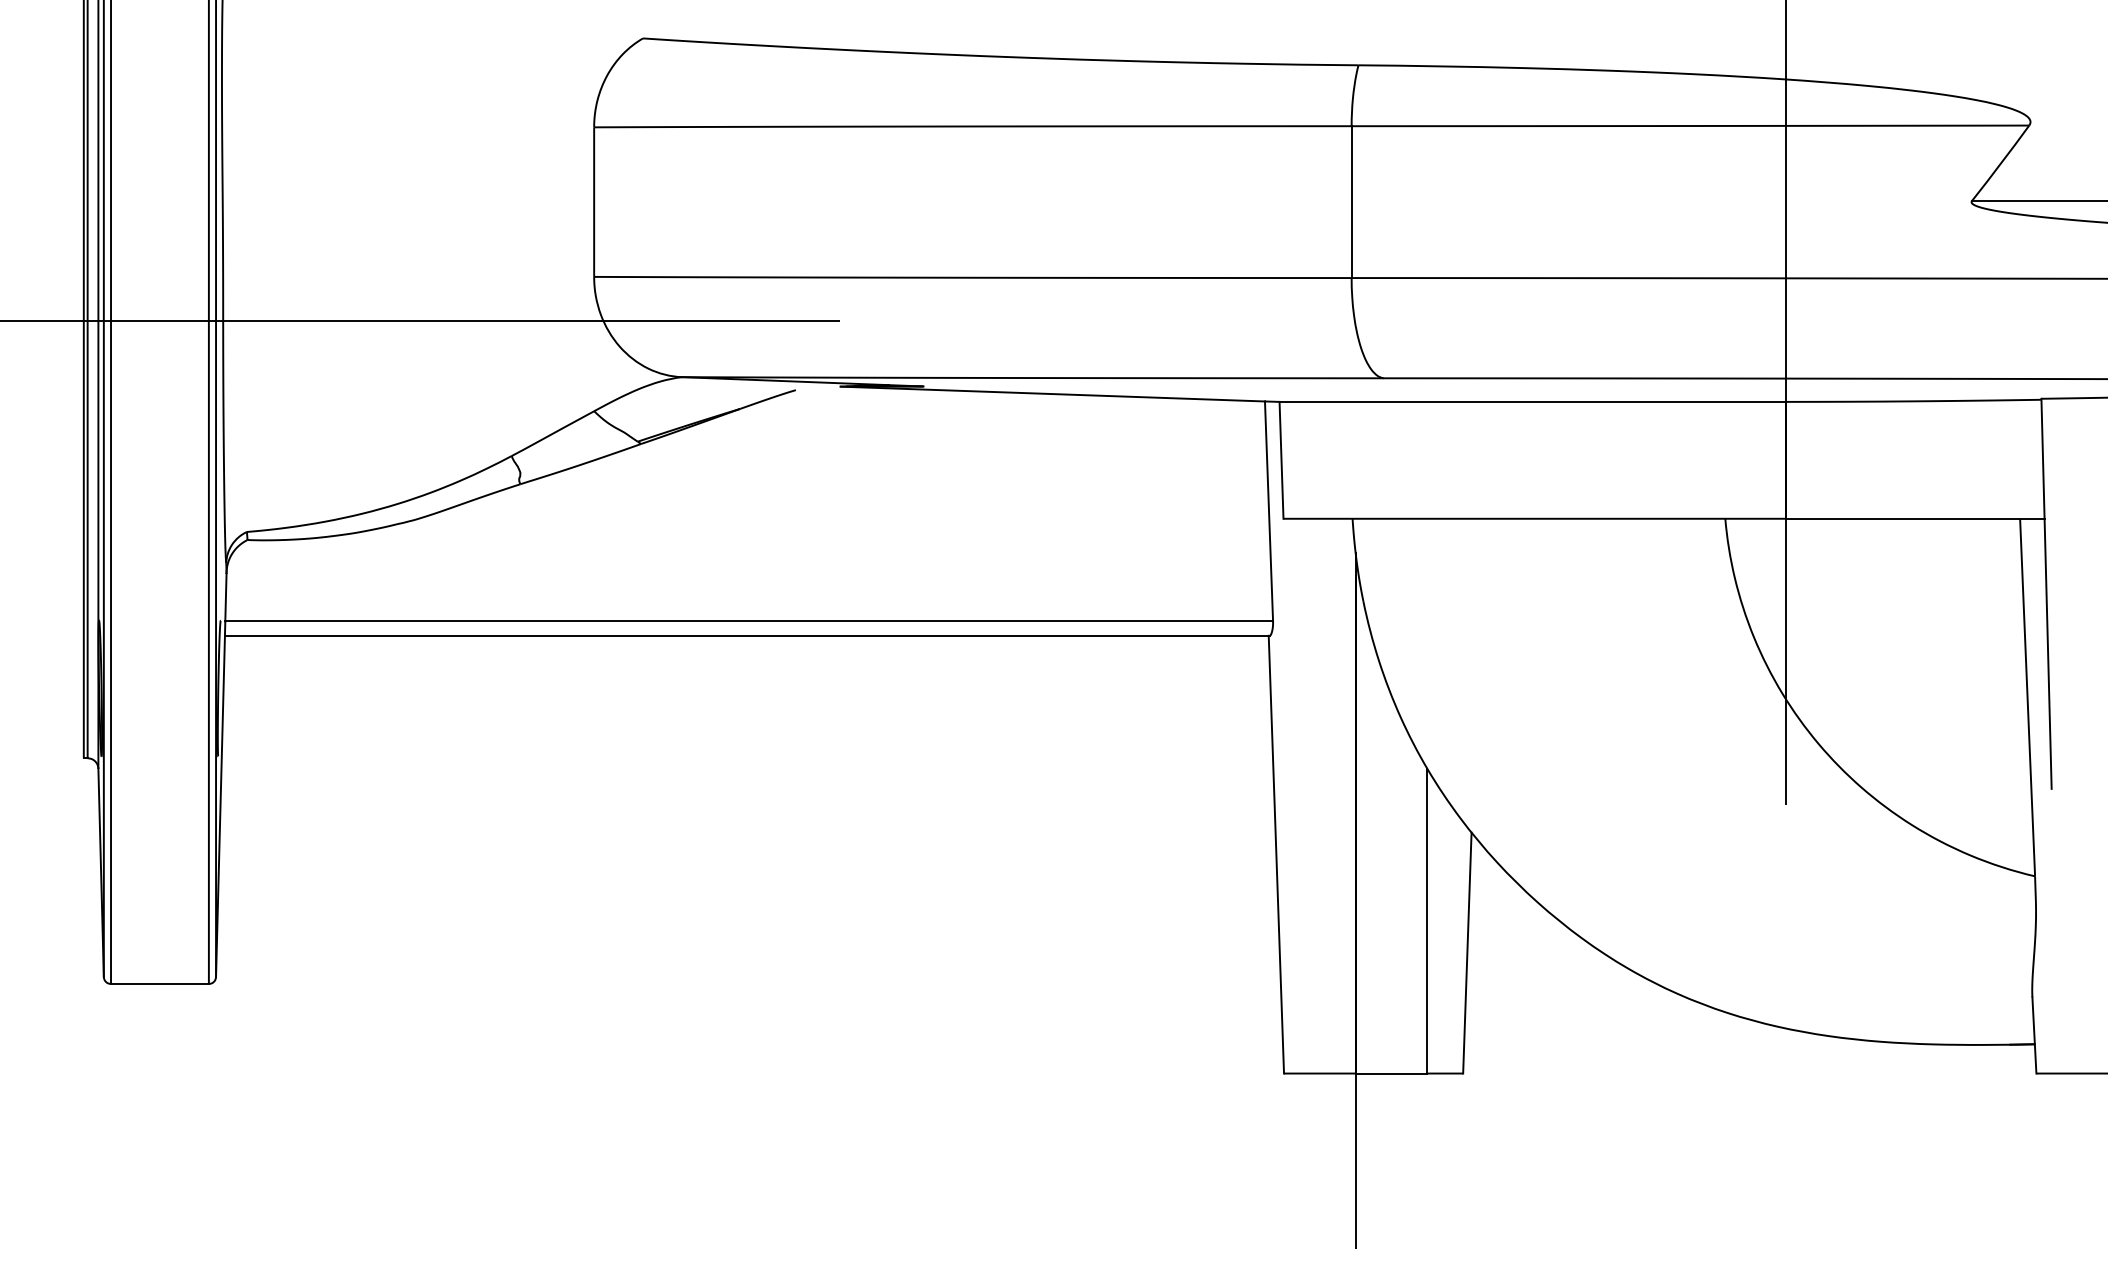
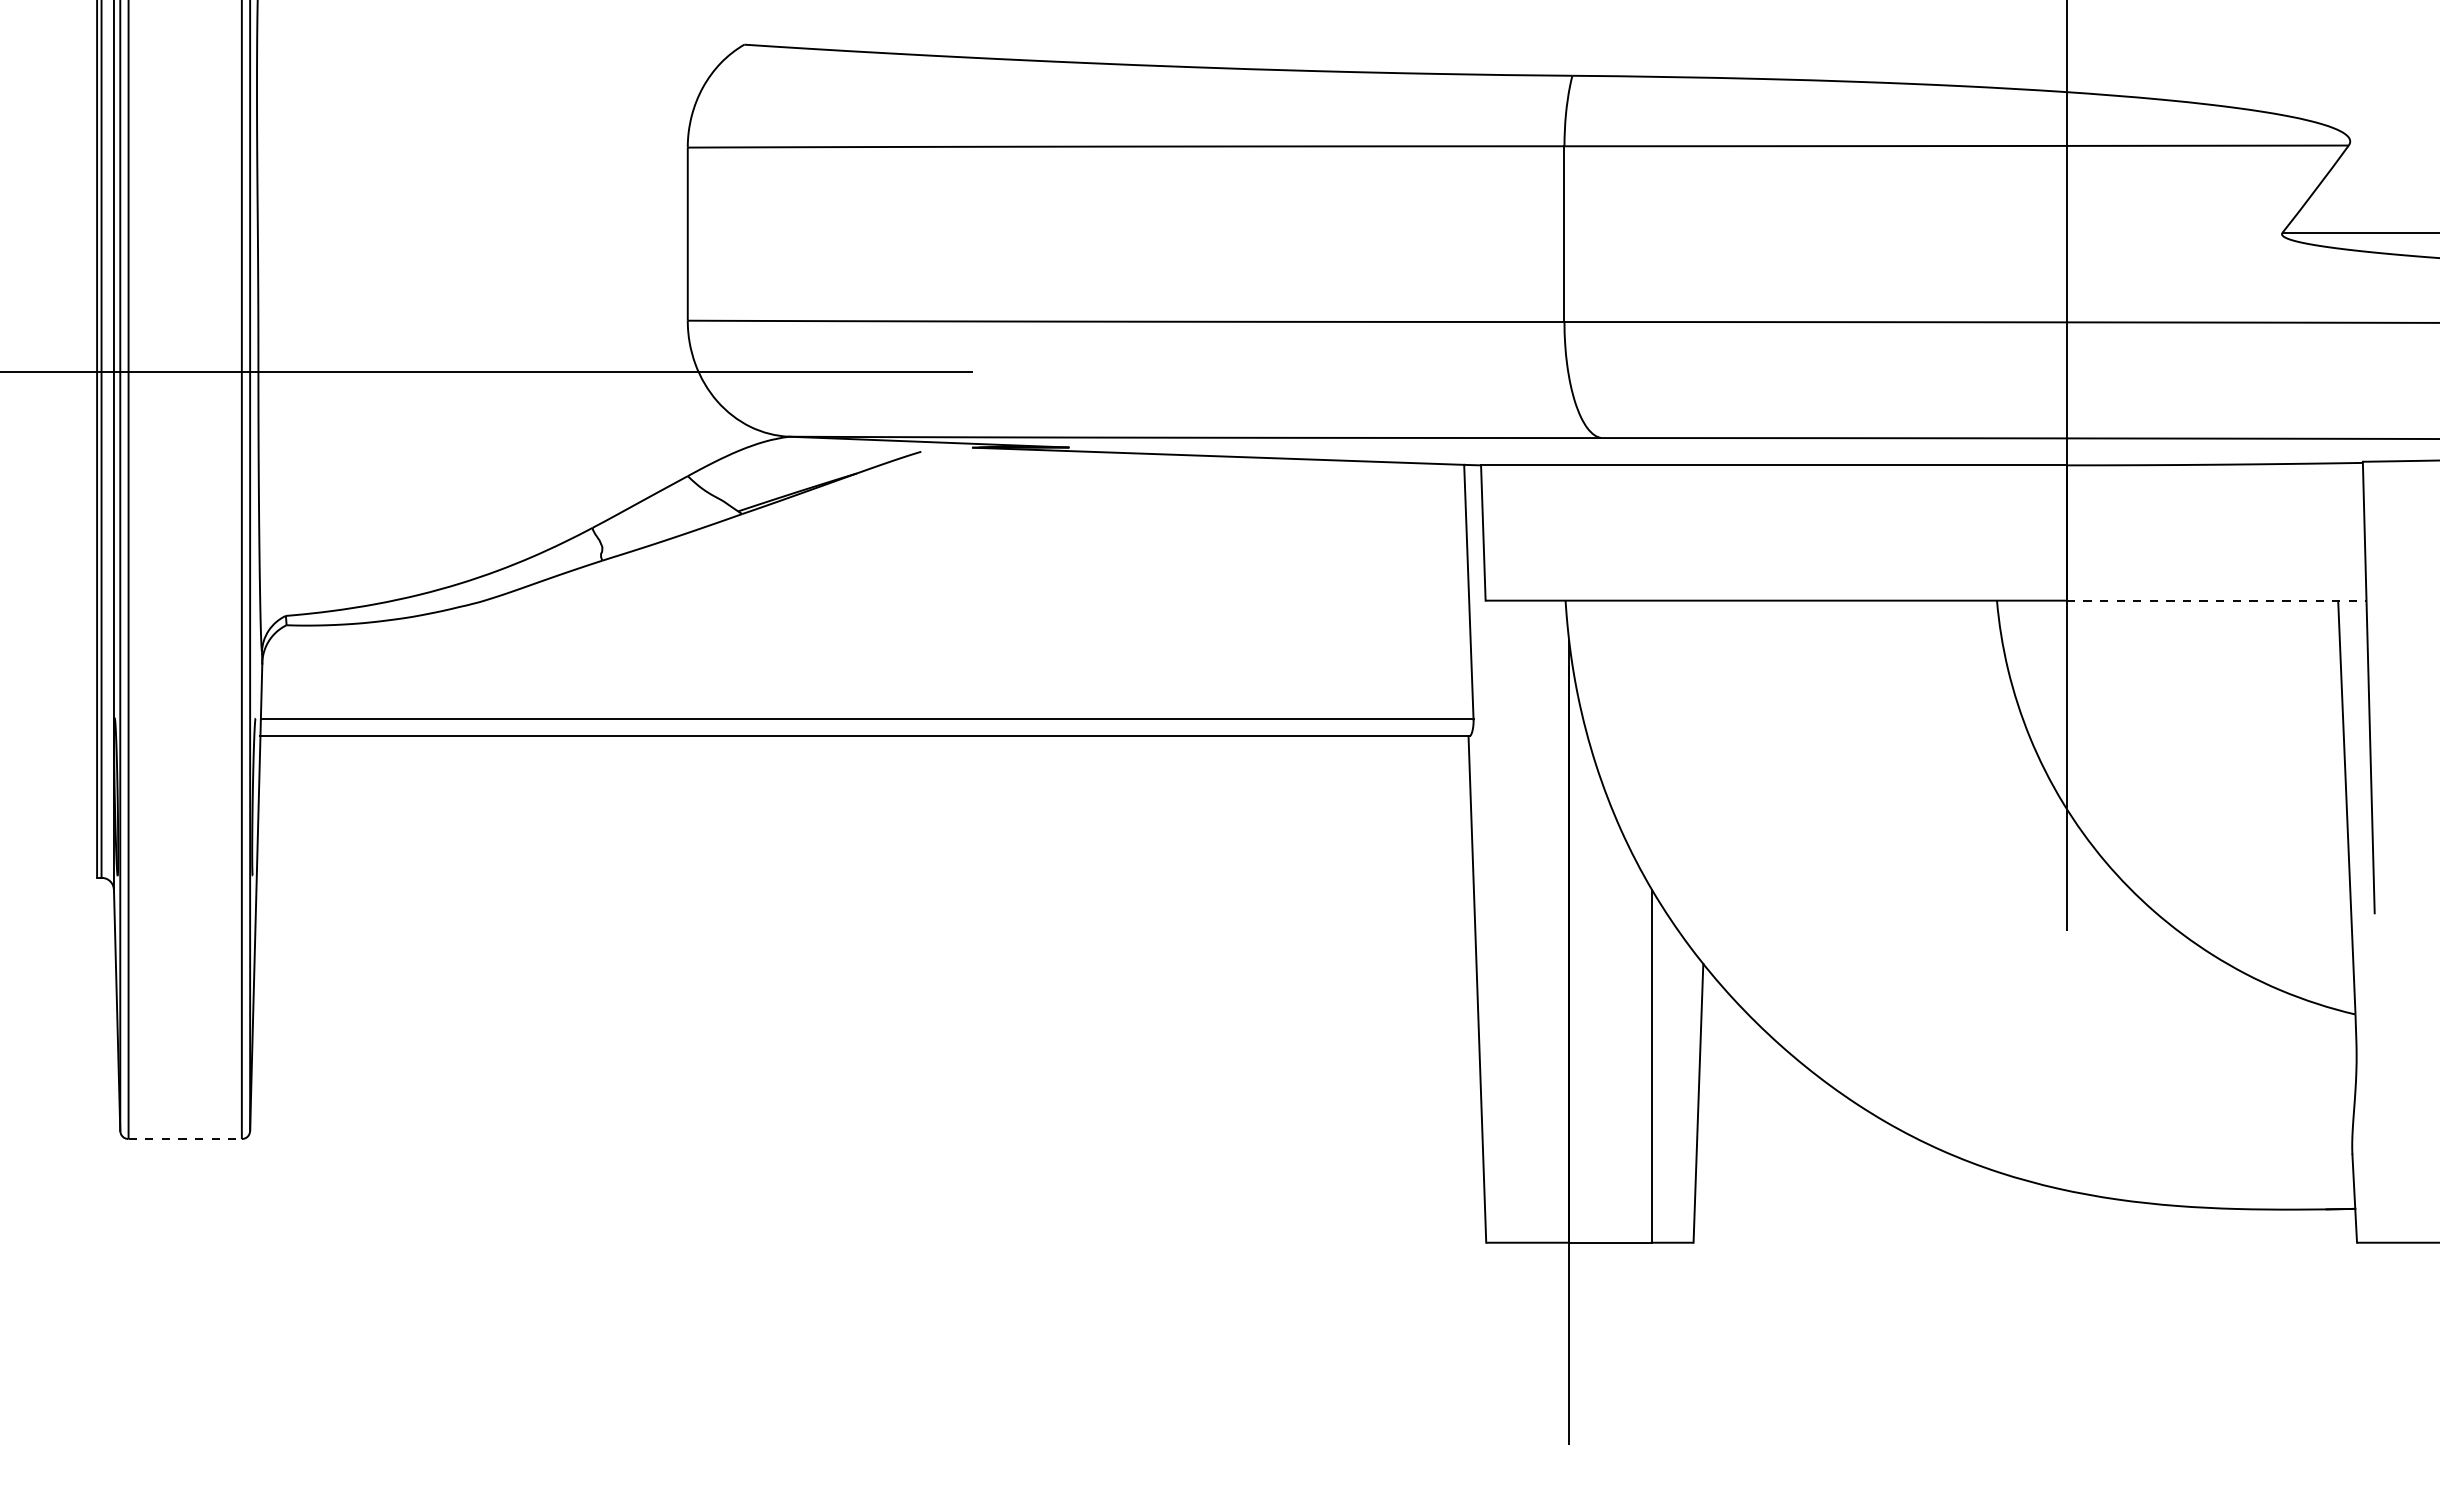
line: (1914, 518) -> (2216, 600), solid -> dashed
line: (160, 984) -> (185, 1139), solid -> dashed

